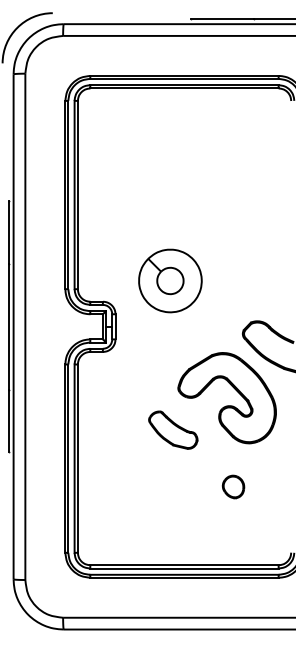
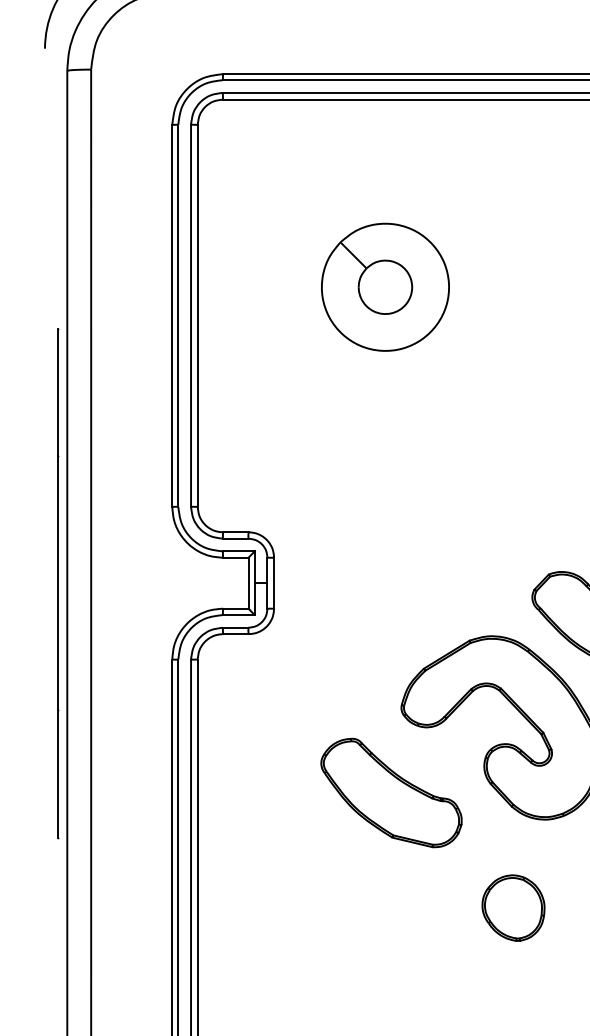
part: (170, 280) -> (385, 286), moved
part: (172, 429) -> (389, 791), size x1.43
part: (233, 486) -> (513, 907), size x1.43

